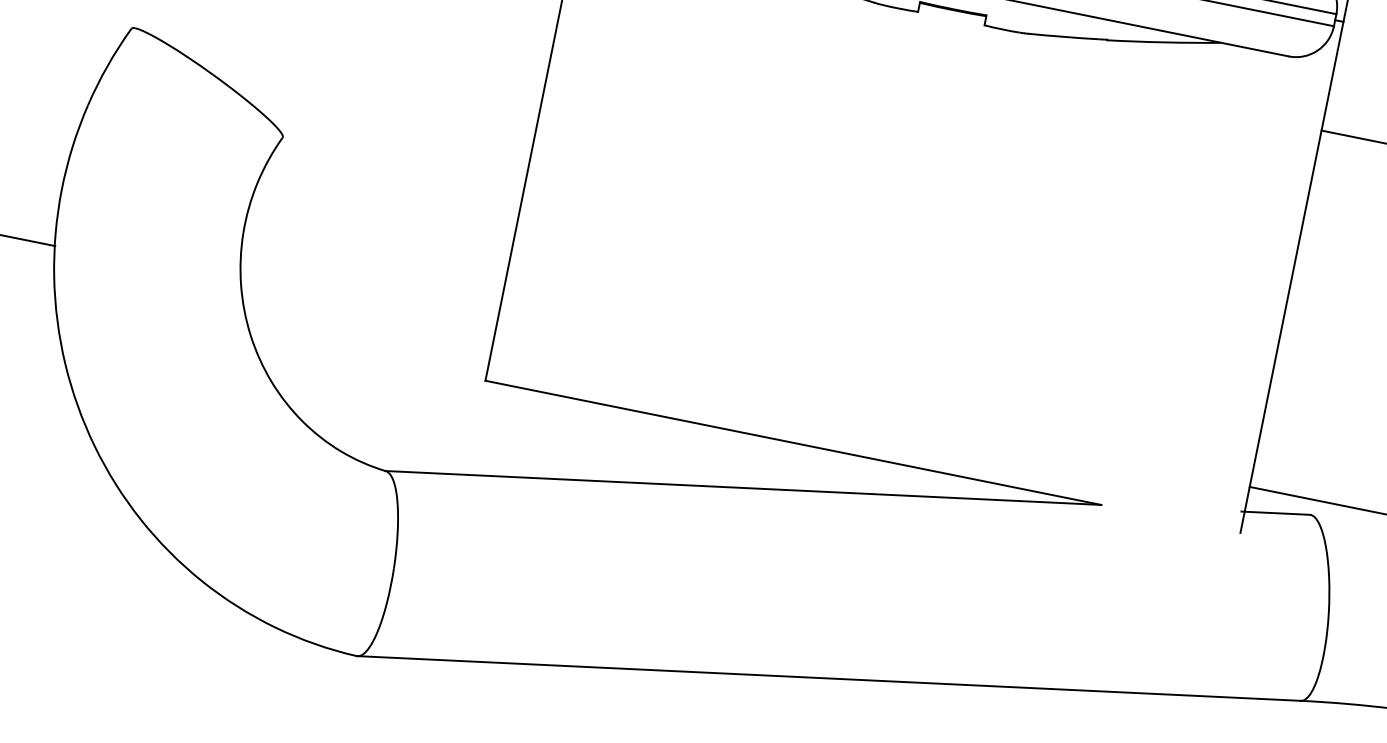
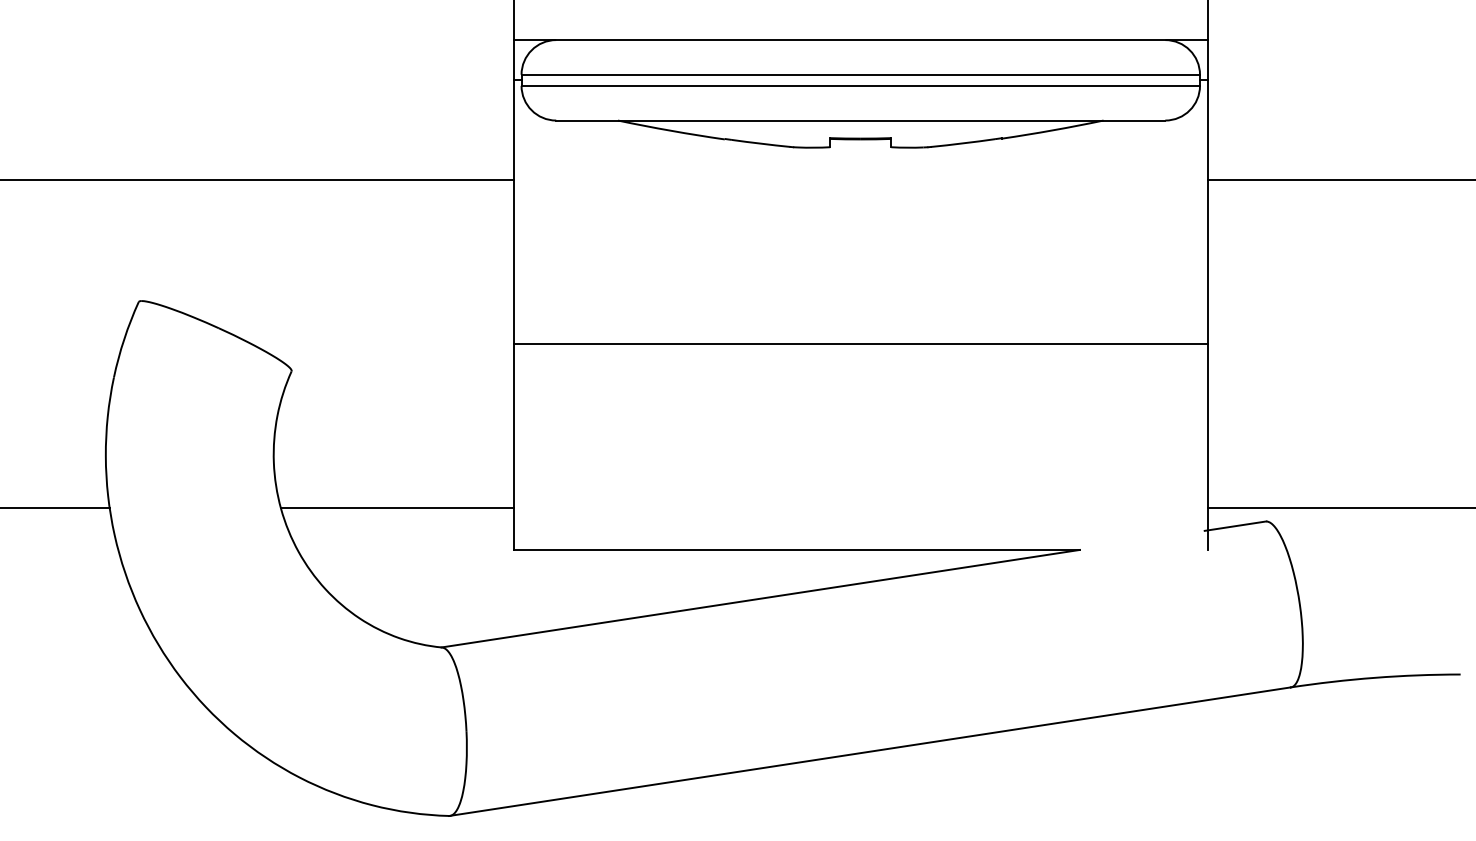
line: (907, 232) -> (860, 343), added
line: (368, 309) -> (397, 507), added

